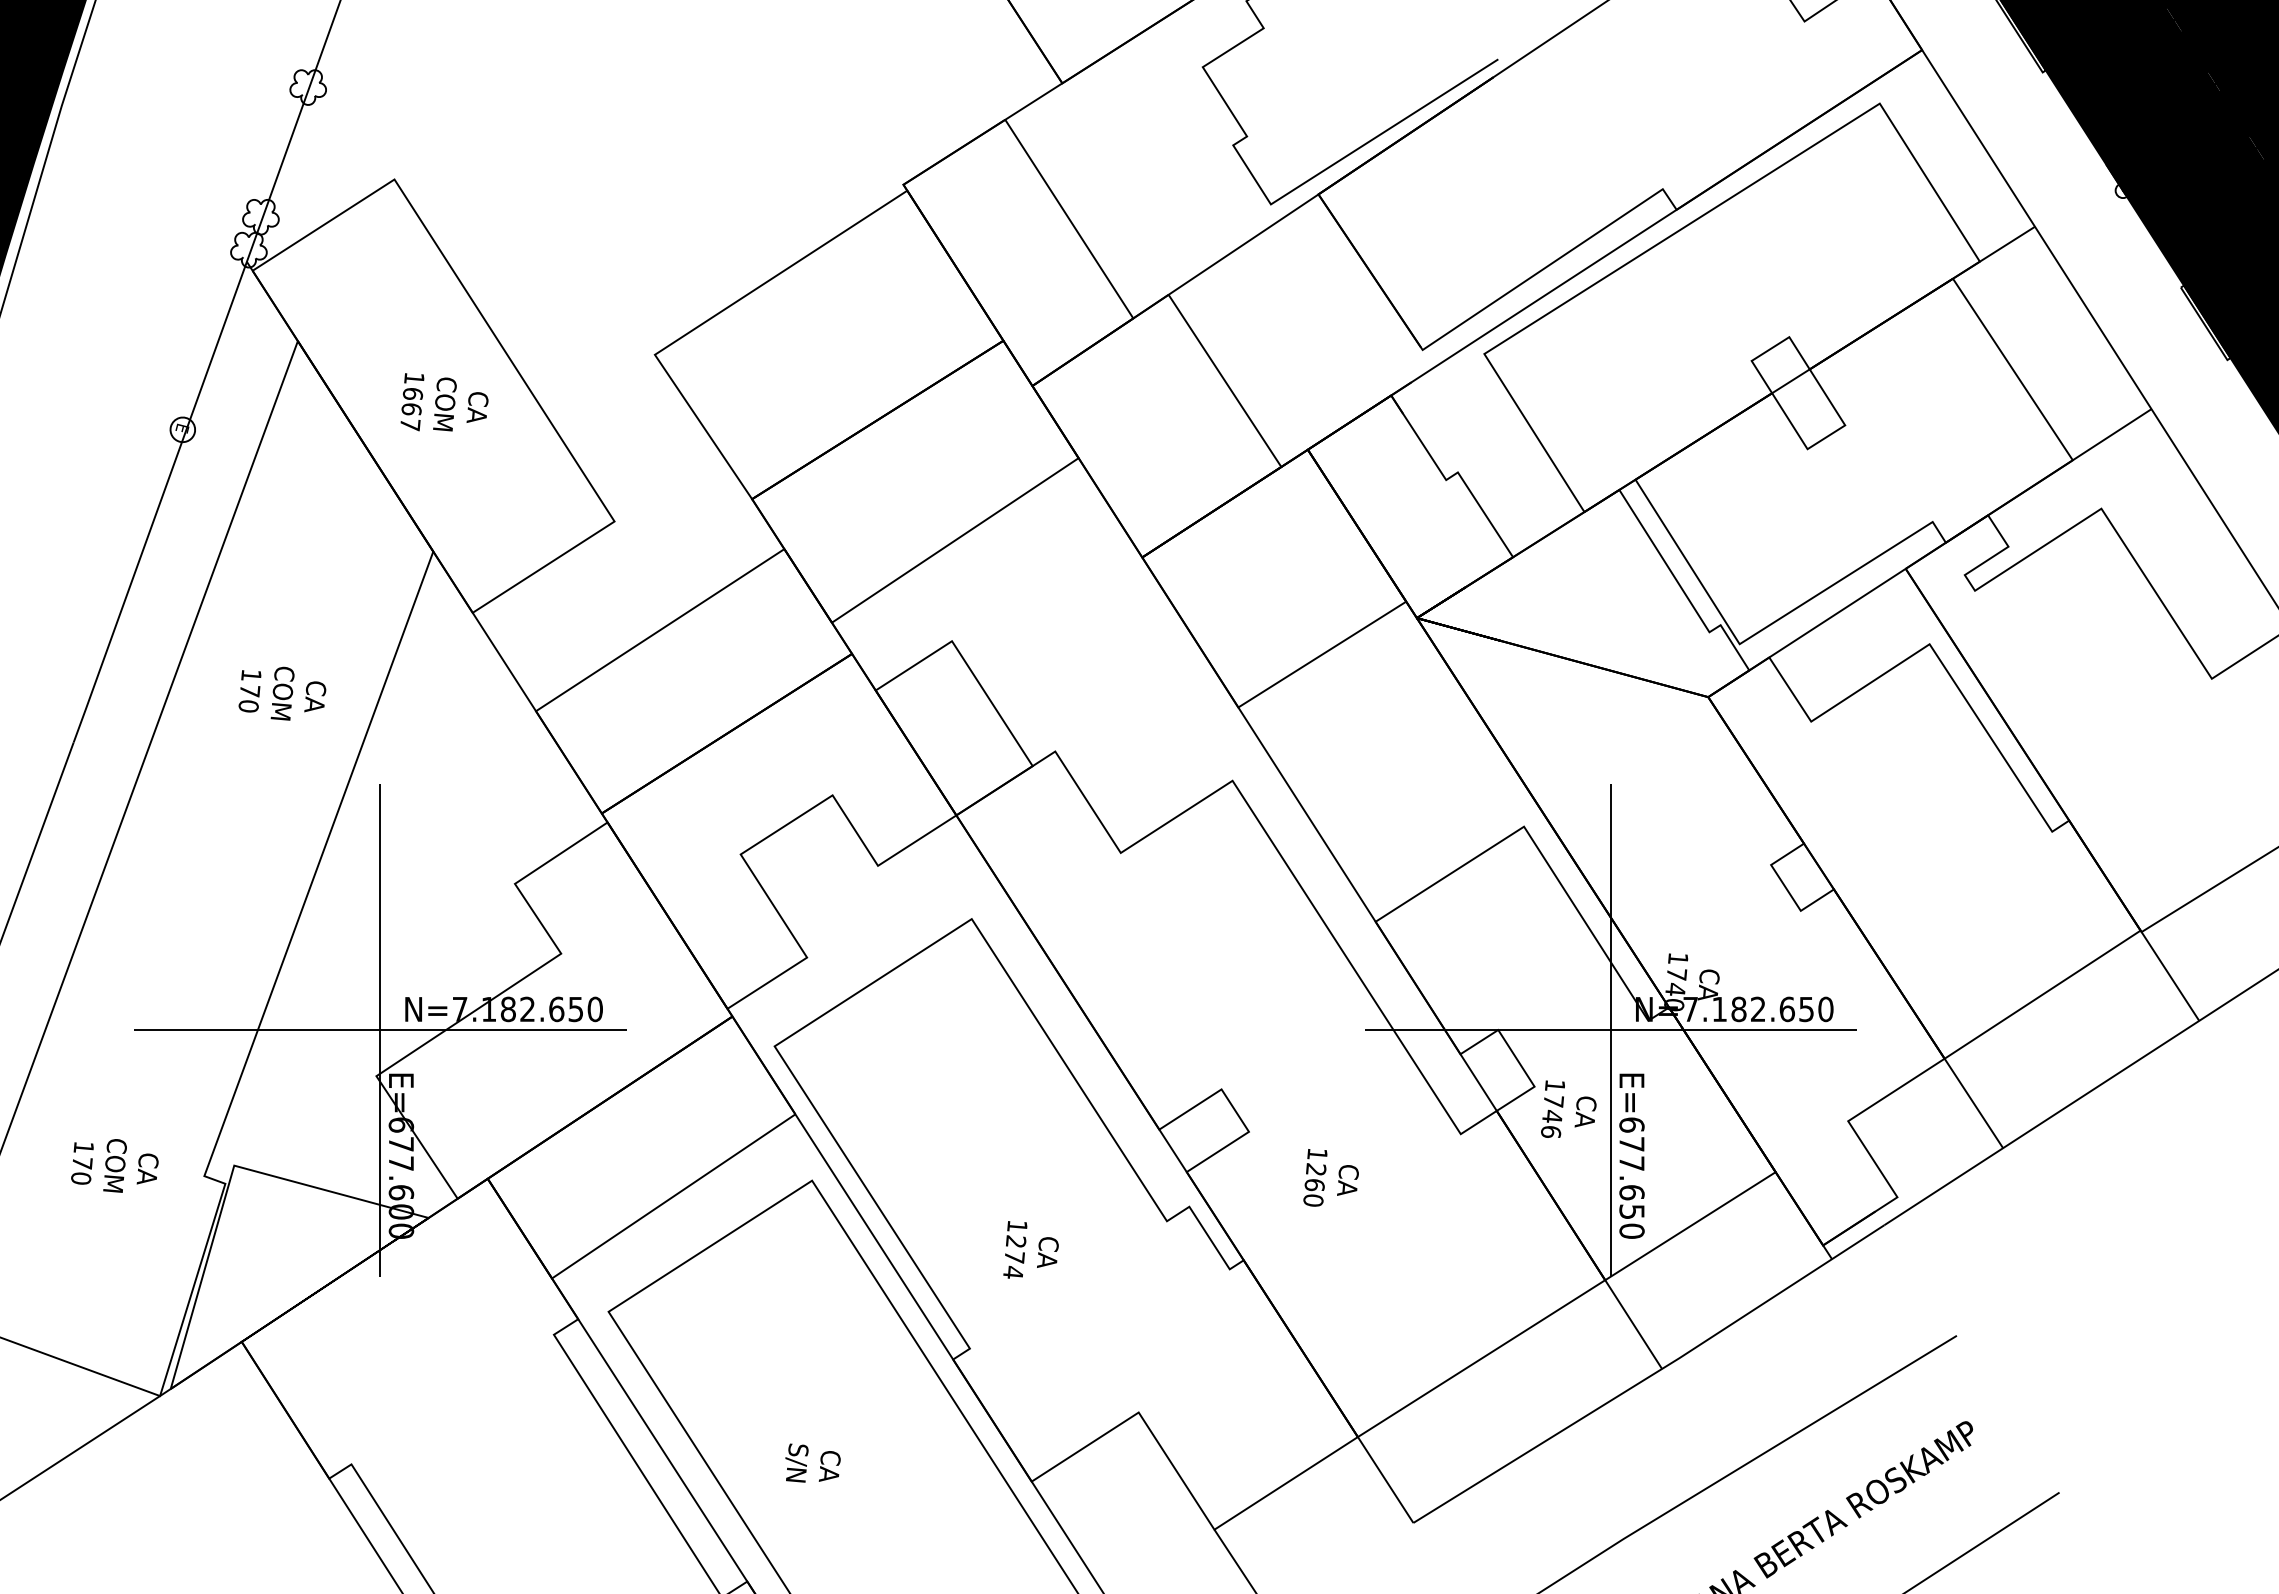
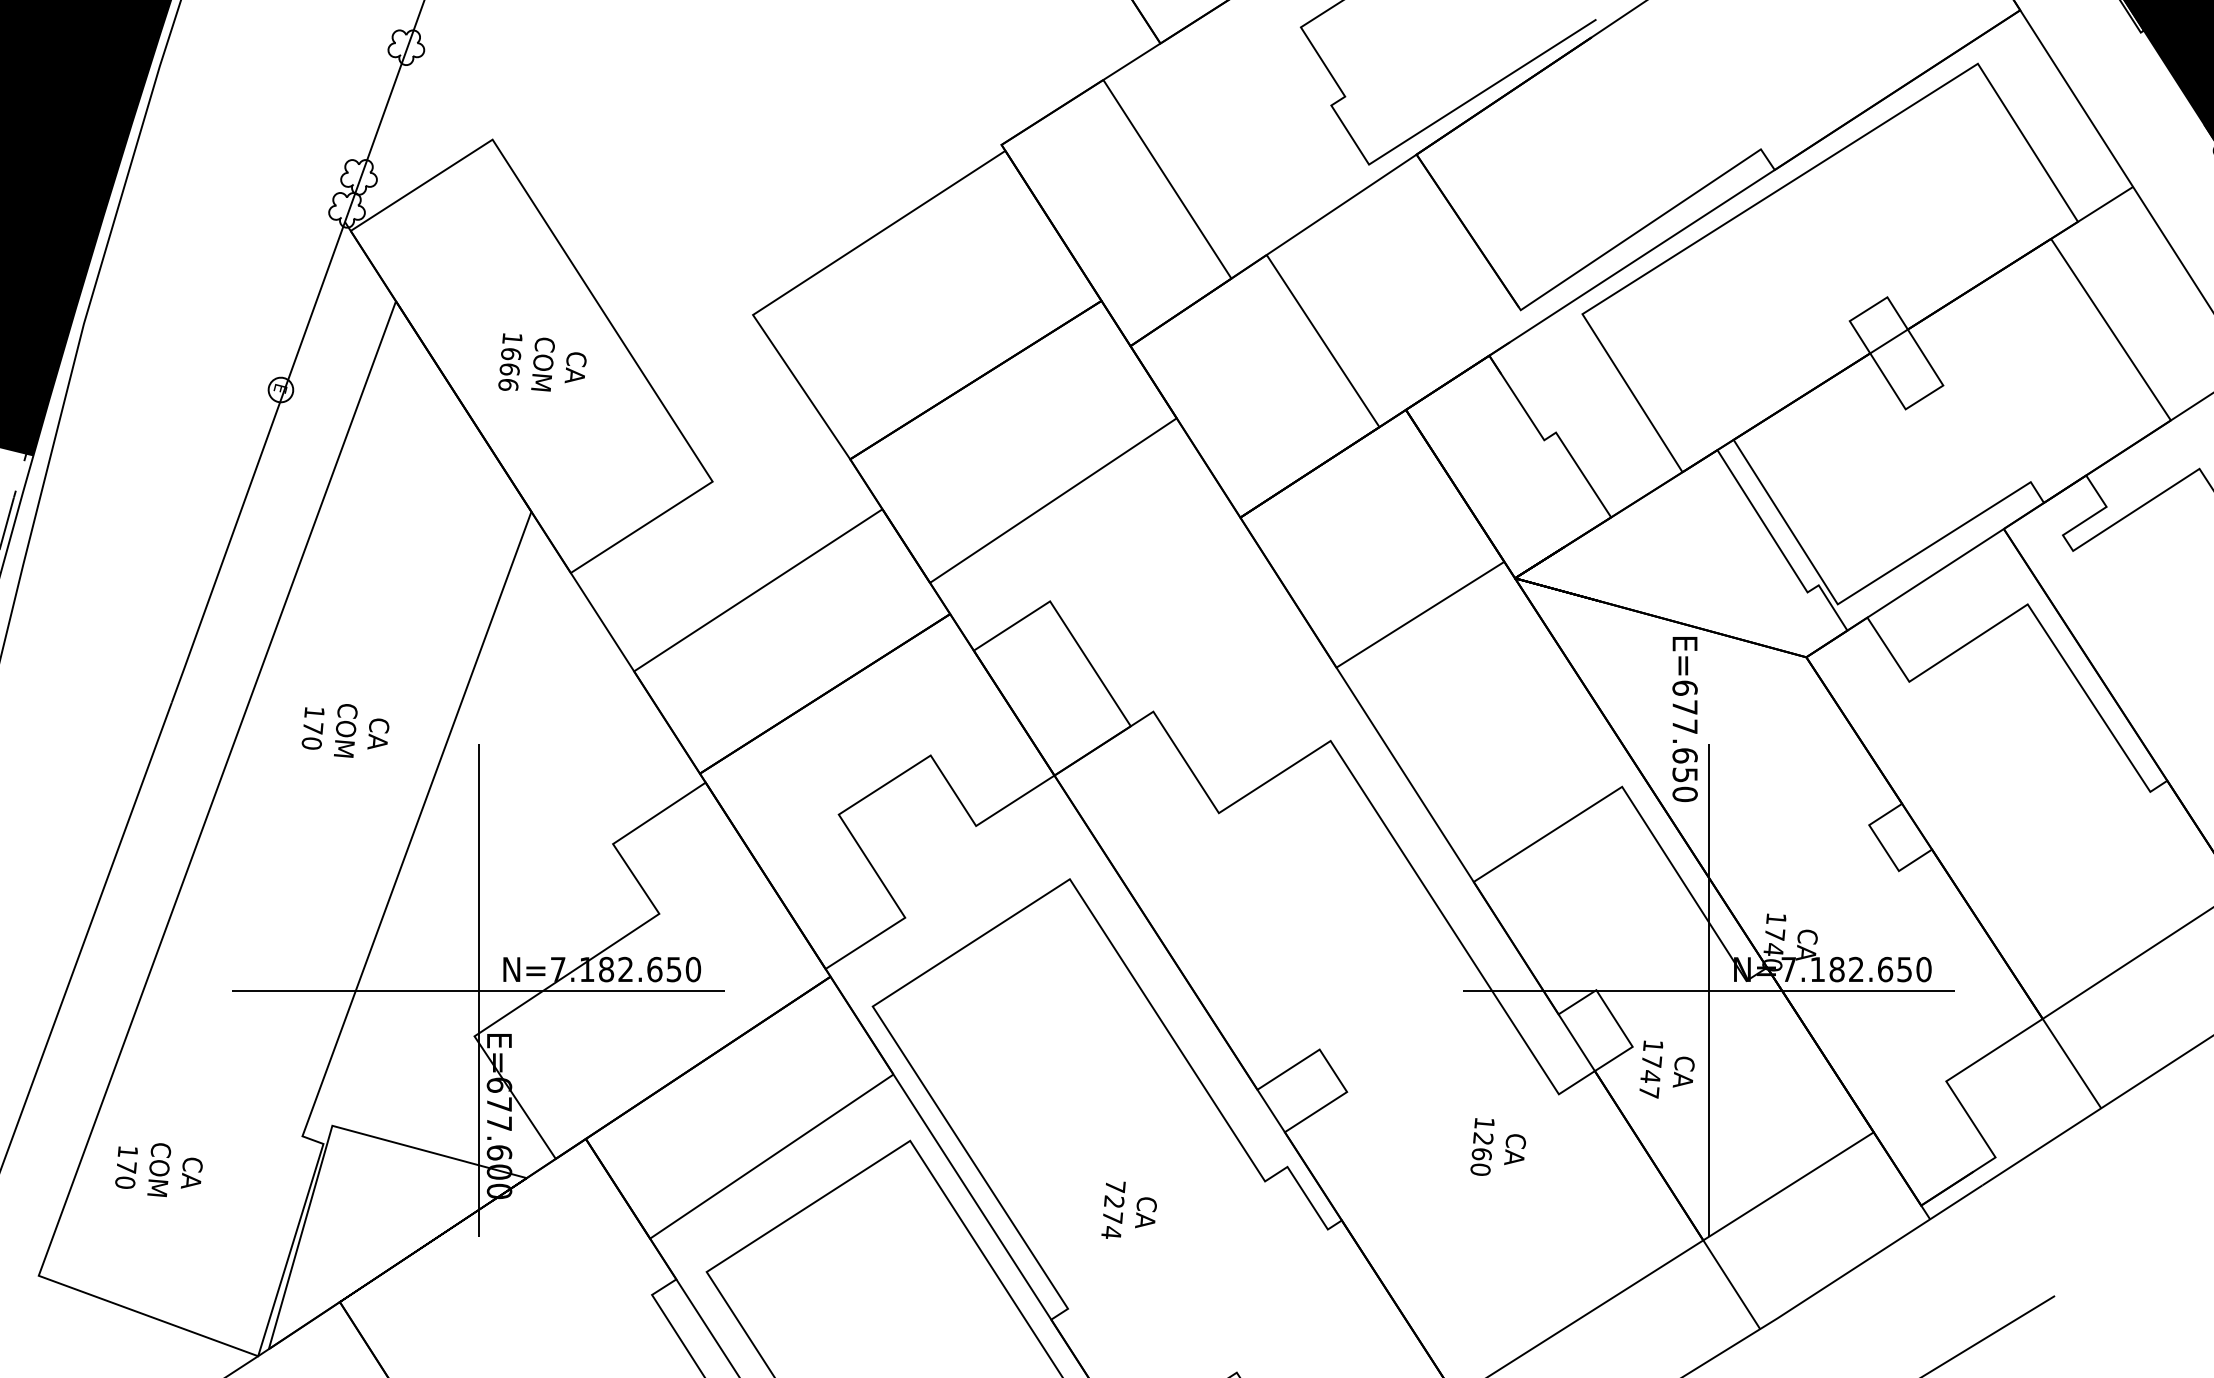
text: (410, 424) -> (508, 384), 1667 -> 1666
text: (282, 693) -> (345, 730), moved
text: (1551, 1132) -> (1649, 1092), 1746 -> 1747
text: (1631, 1155) -> (1684, 718), moved
text: (114, 1165) -> (158, 1169), moved
text: (1330, 1177) -> (1497, 1146), moved
text: (1017, 1226) -> (1115, 1186), 1274 -> 7274

